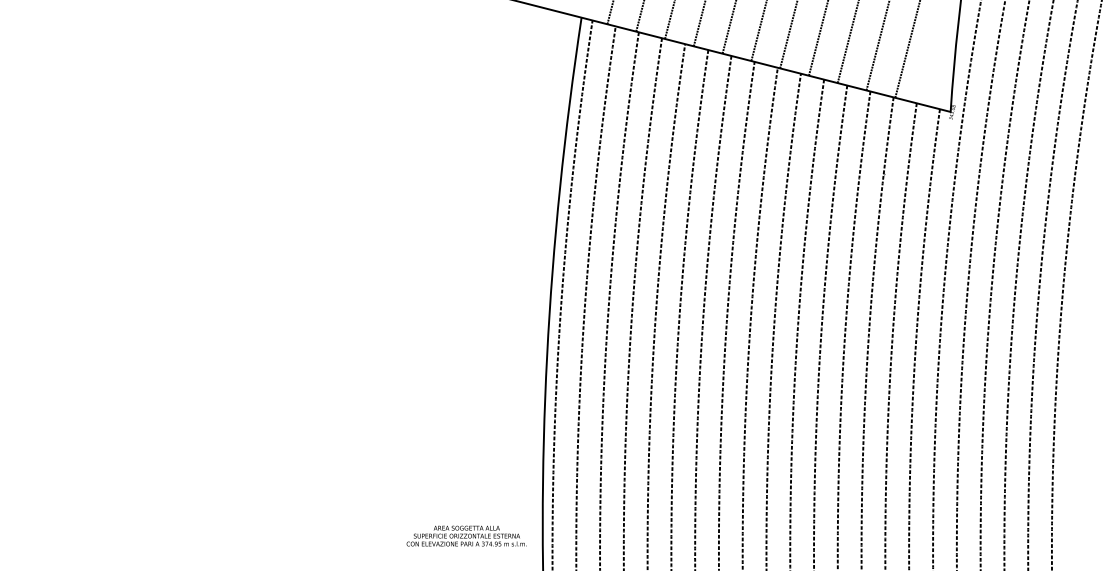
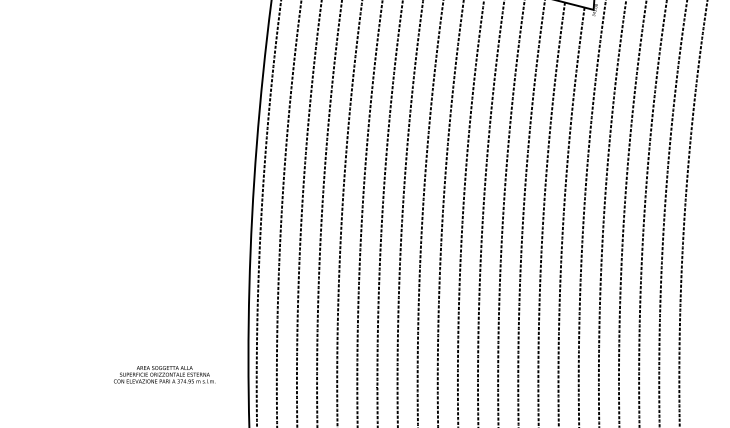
text: (466, 535) -> (164, 374), moved

